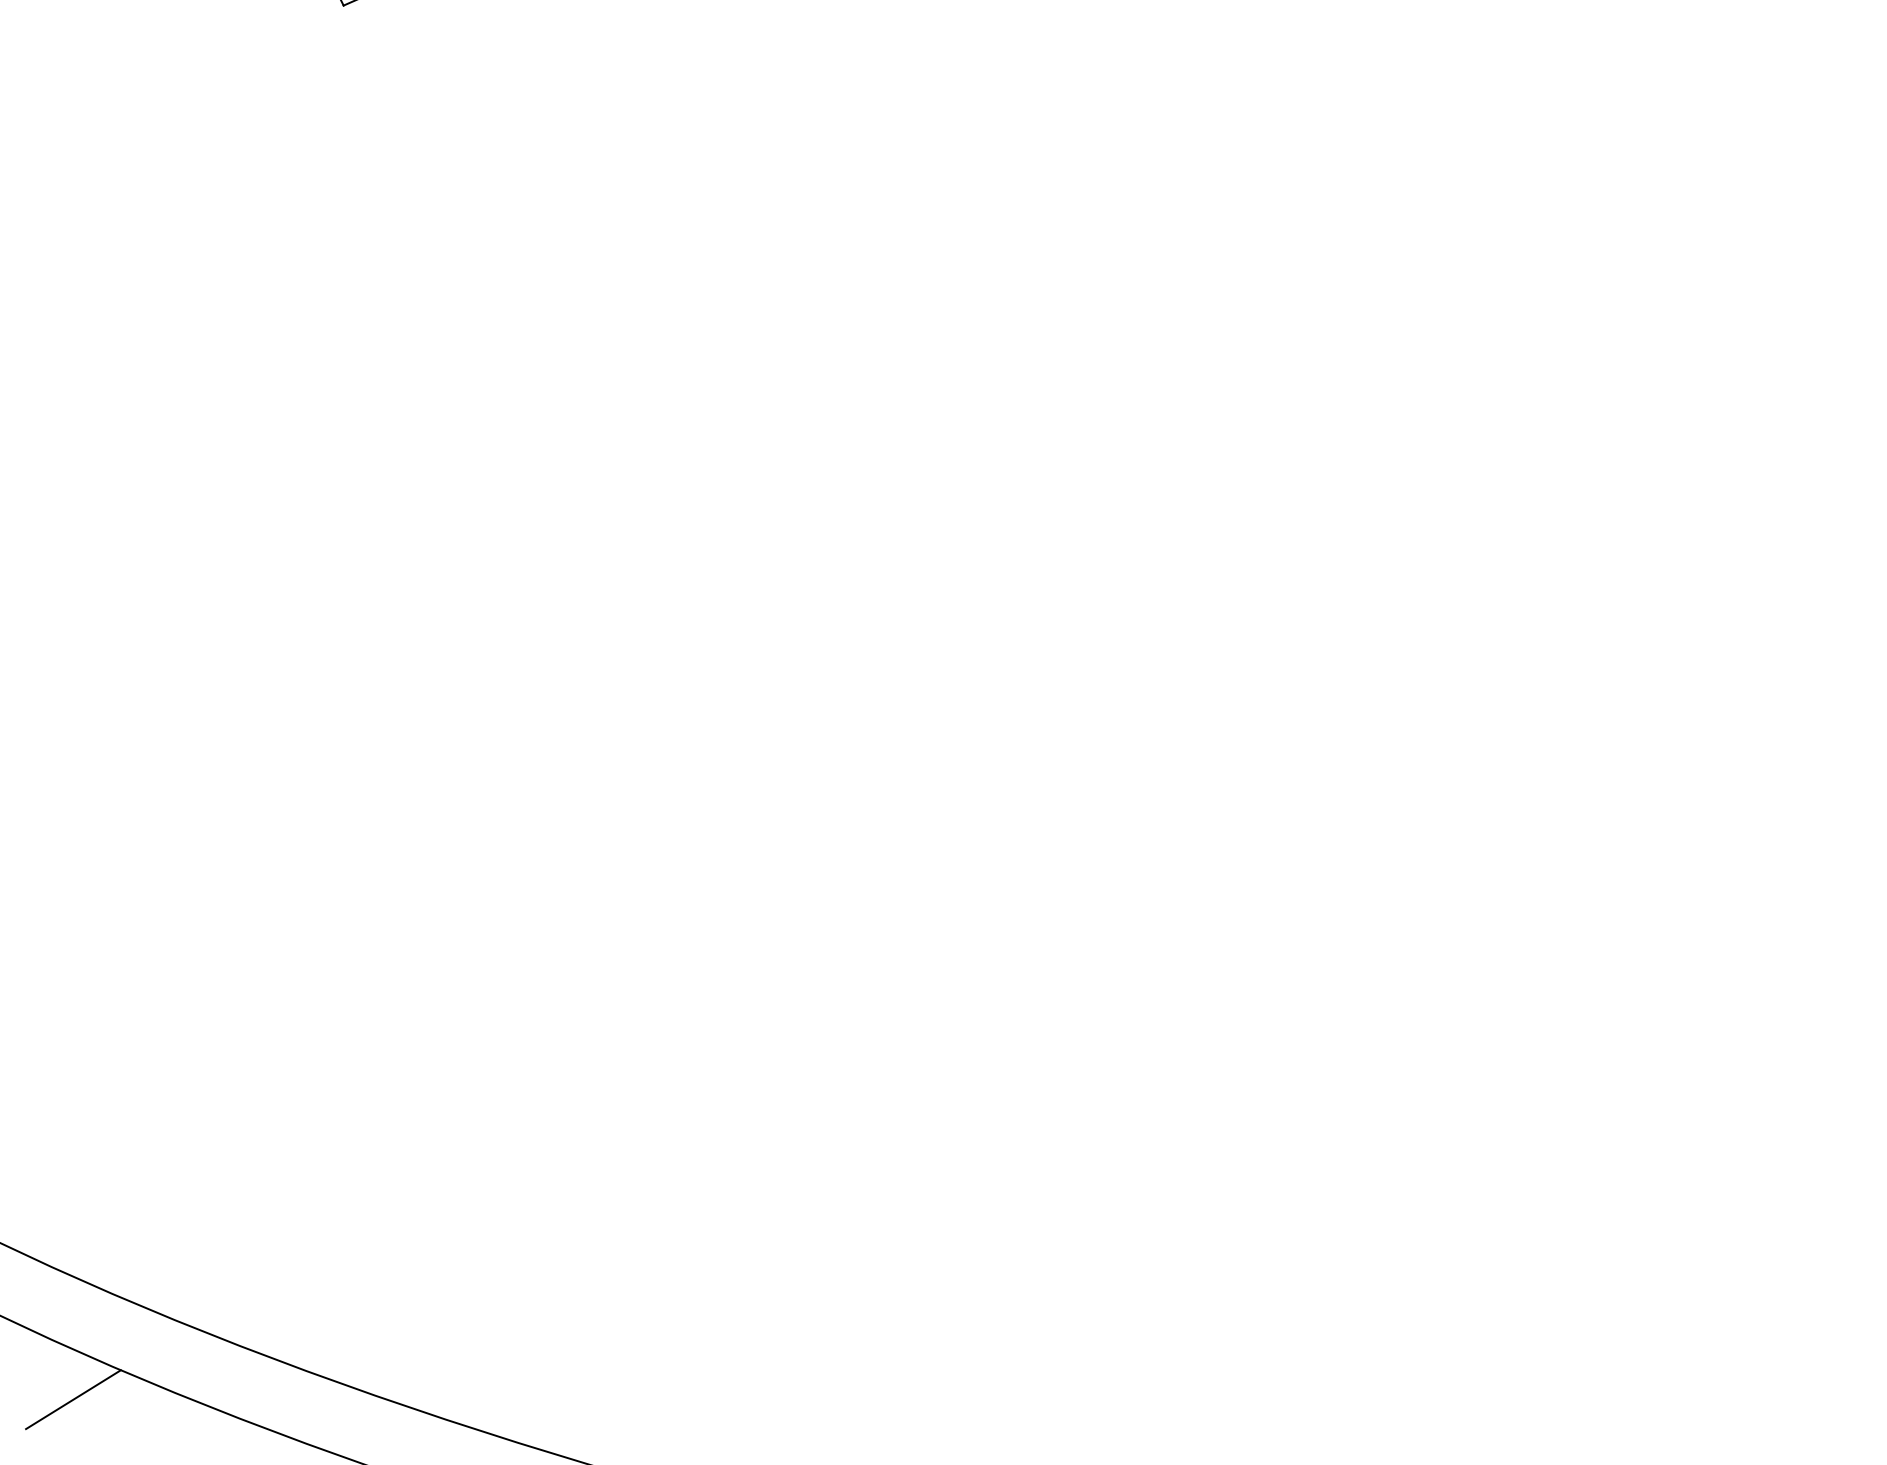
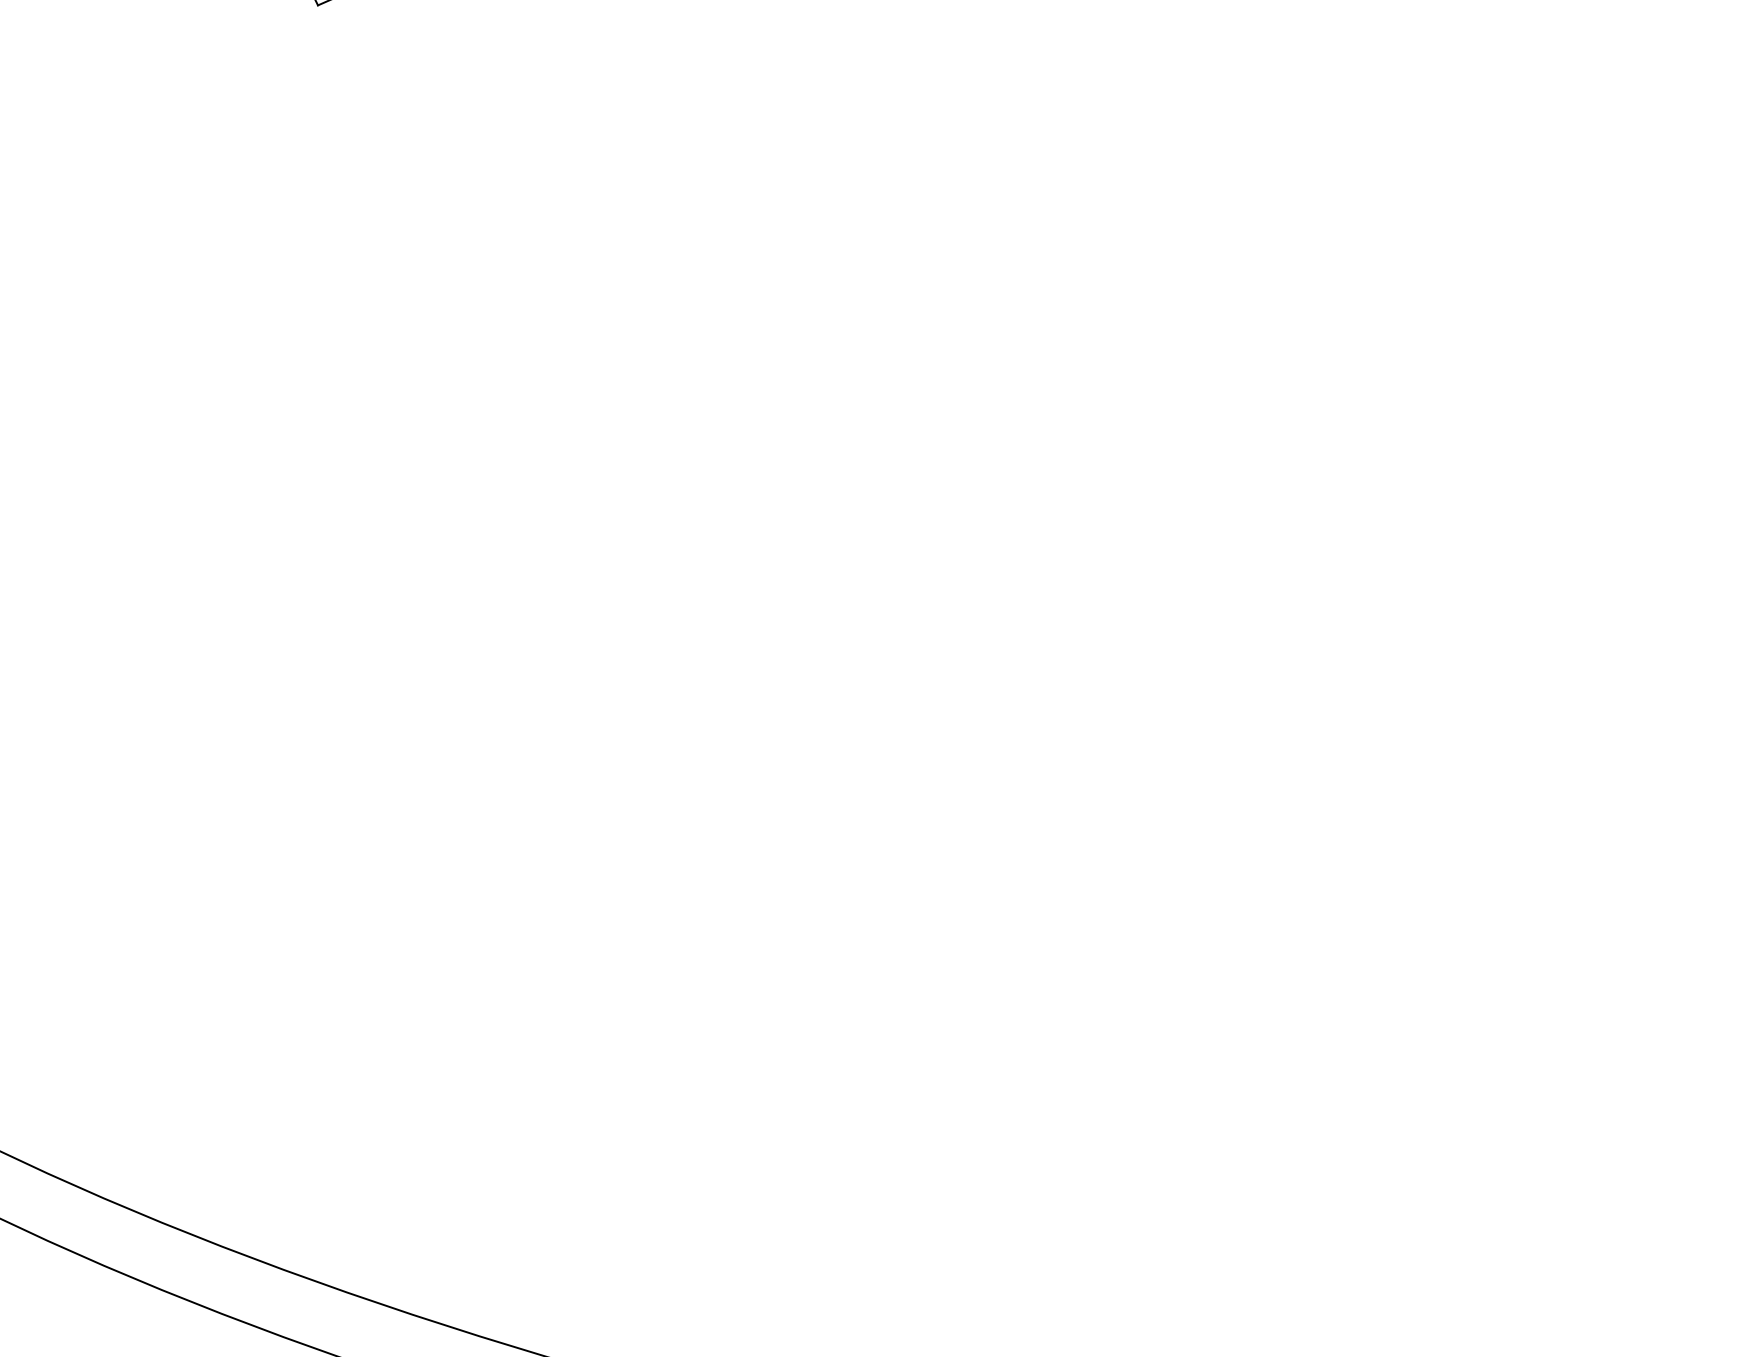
line: (73, 1399) -> (67, 1296), removed

